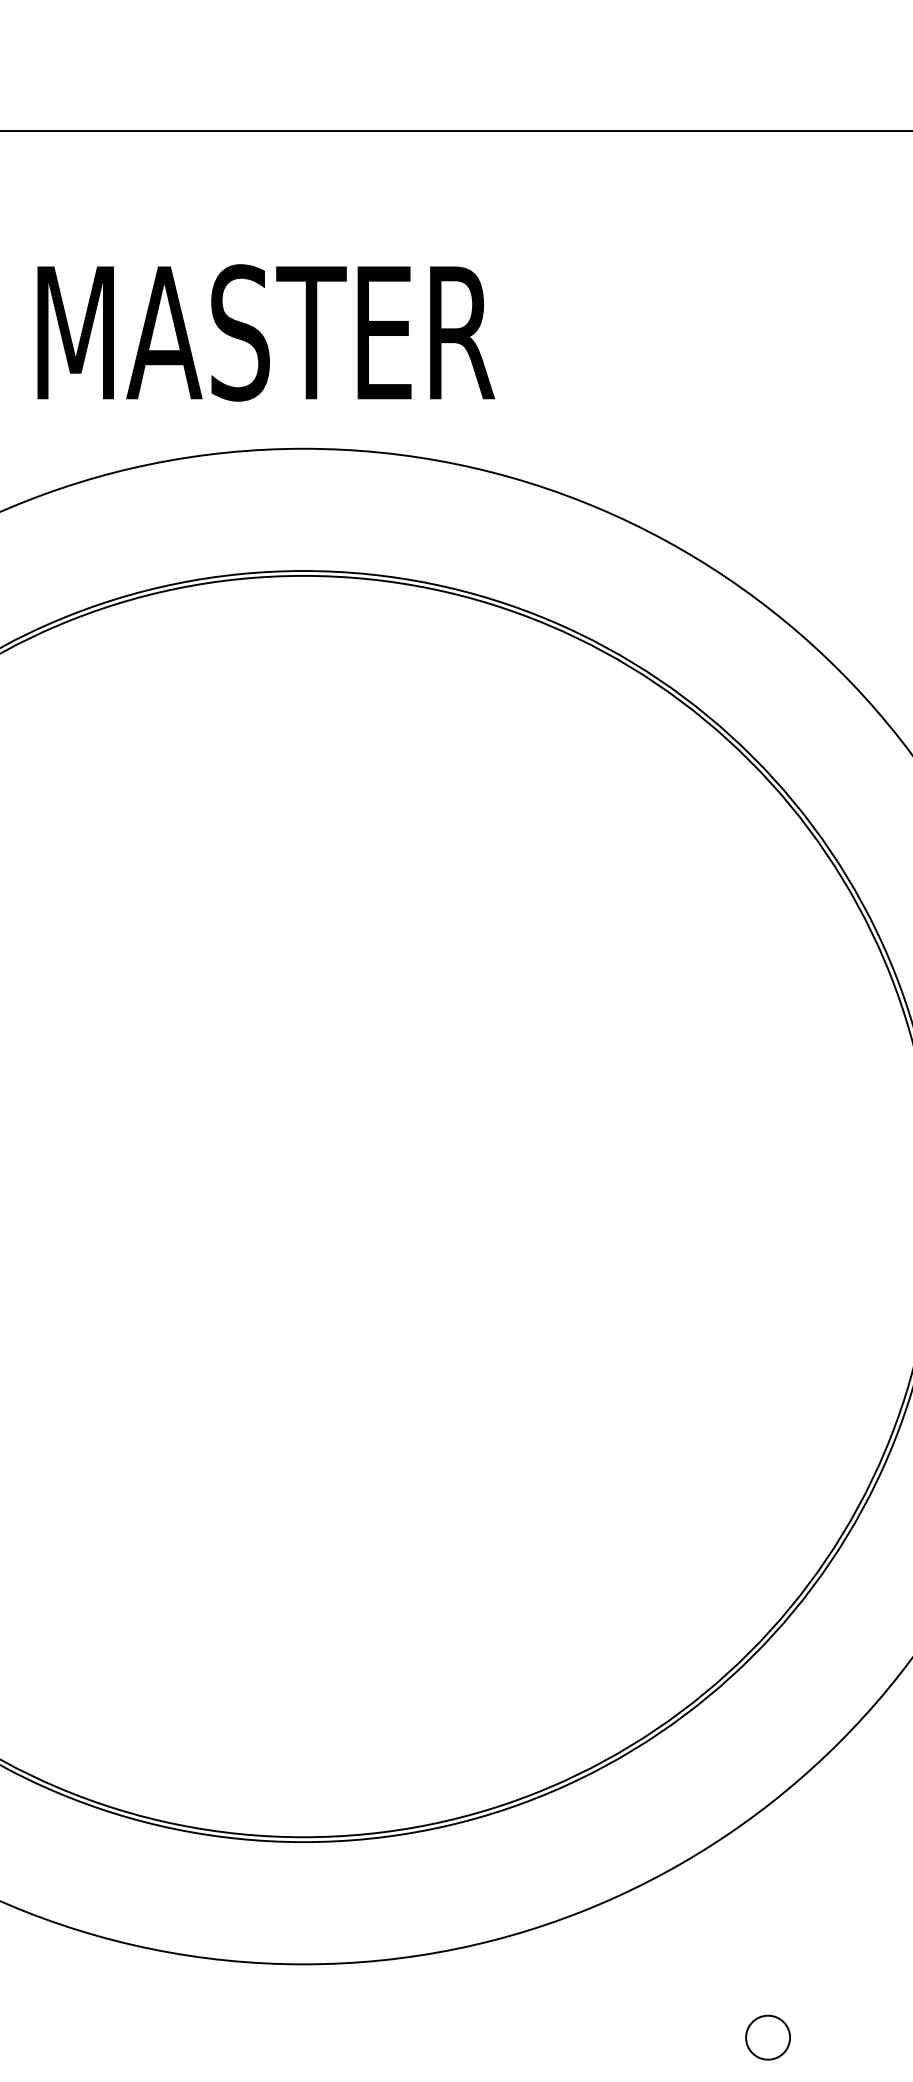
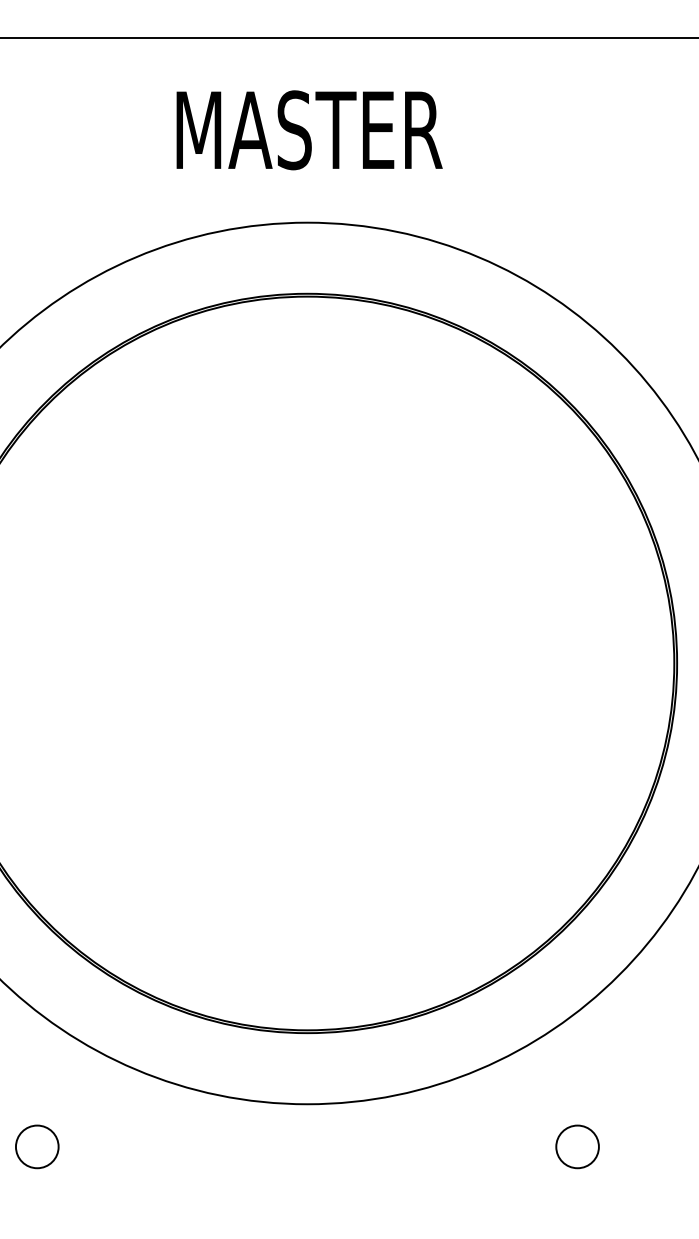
text: (265, 333) -> (309, 130), moved
circle: (767, 2036) -> (577, 1146), size x1.67

